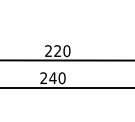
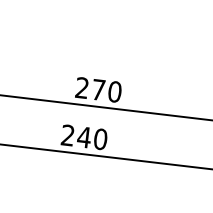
text: (57, 50) -> (98, 88), 220 -> 270

